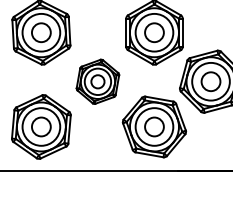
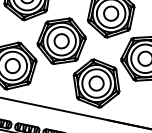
part: (97, 81) -> (61, 41), size x1.43

